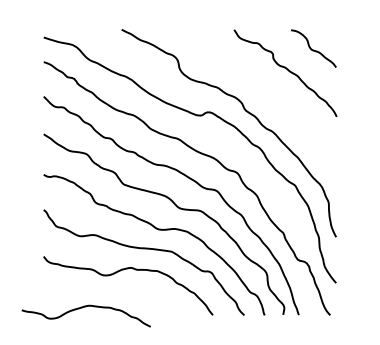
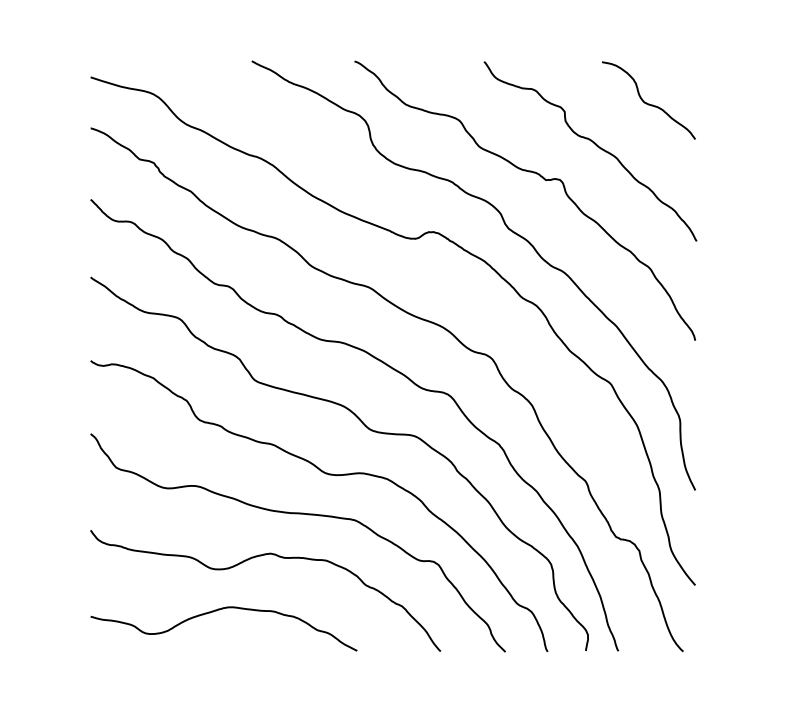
curve: (257, 84) -> (532, 174), added
curve: (82, 308) -> (216, 612), moved

